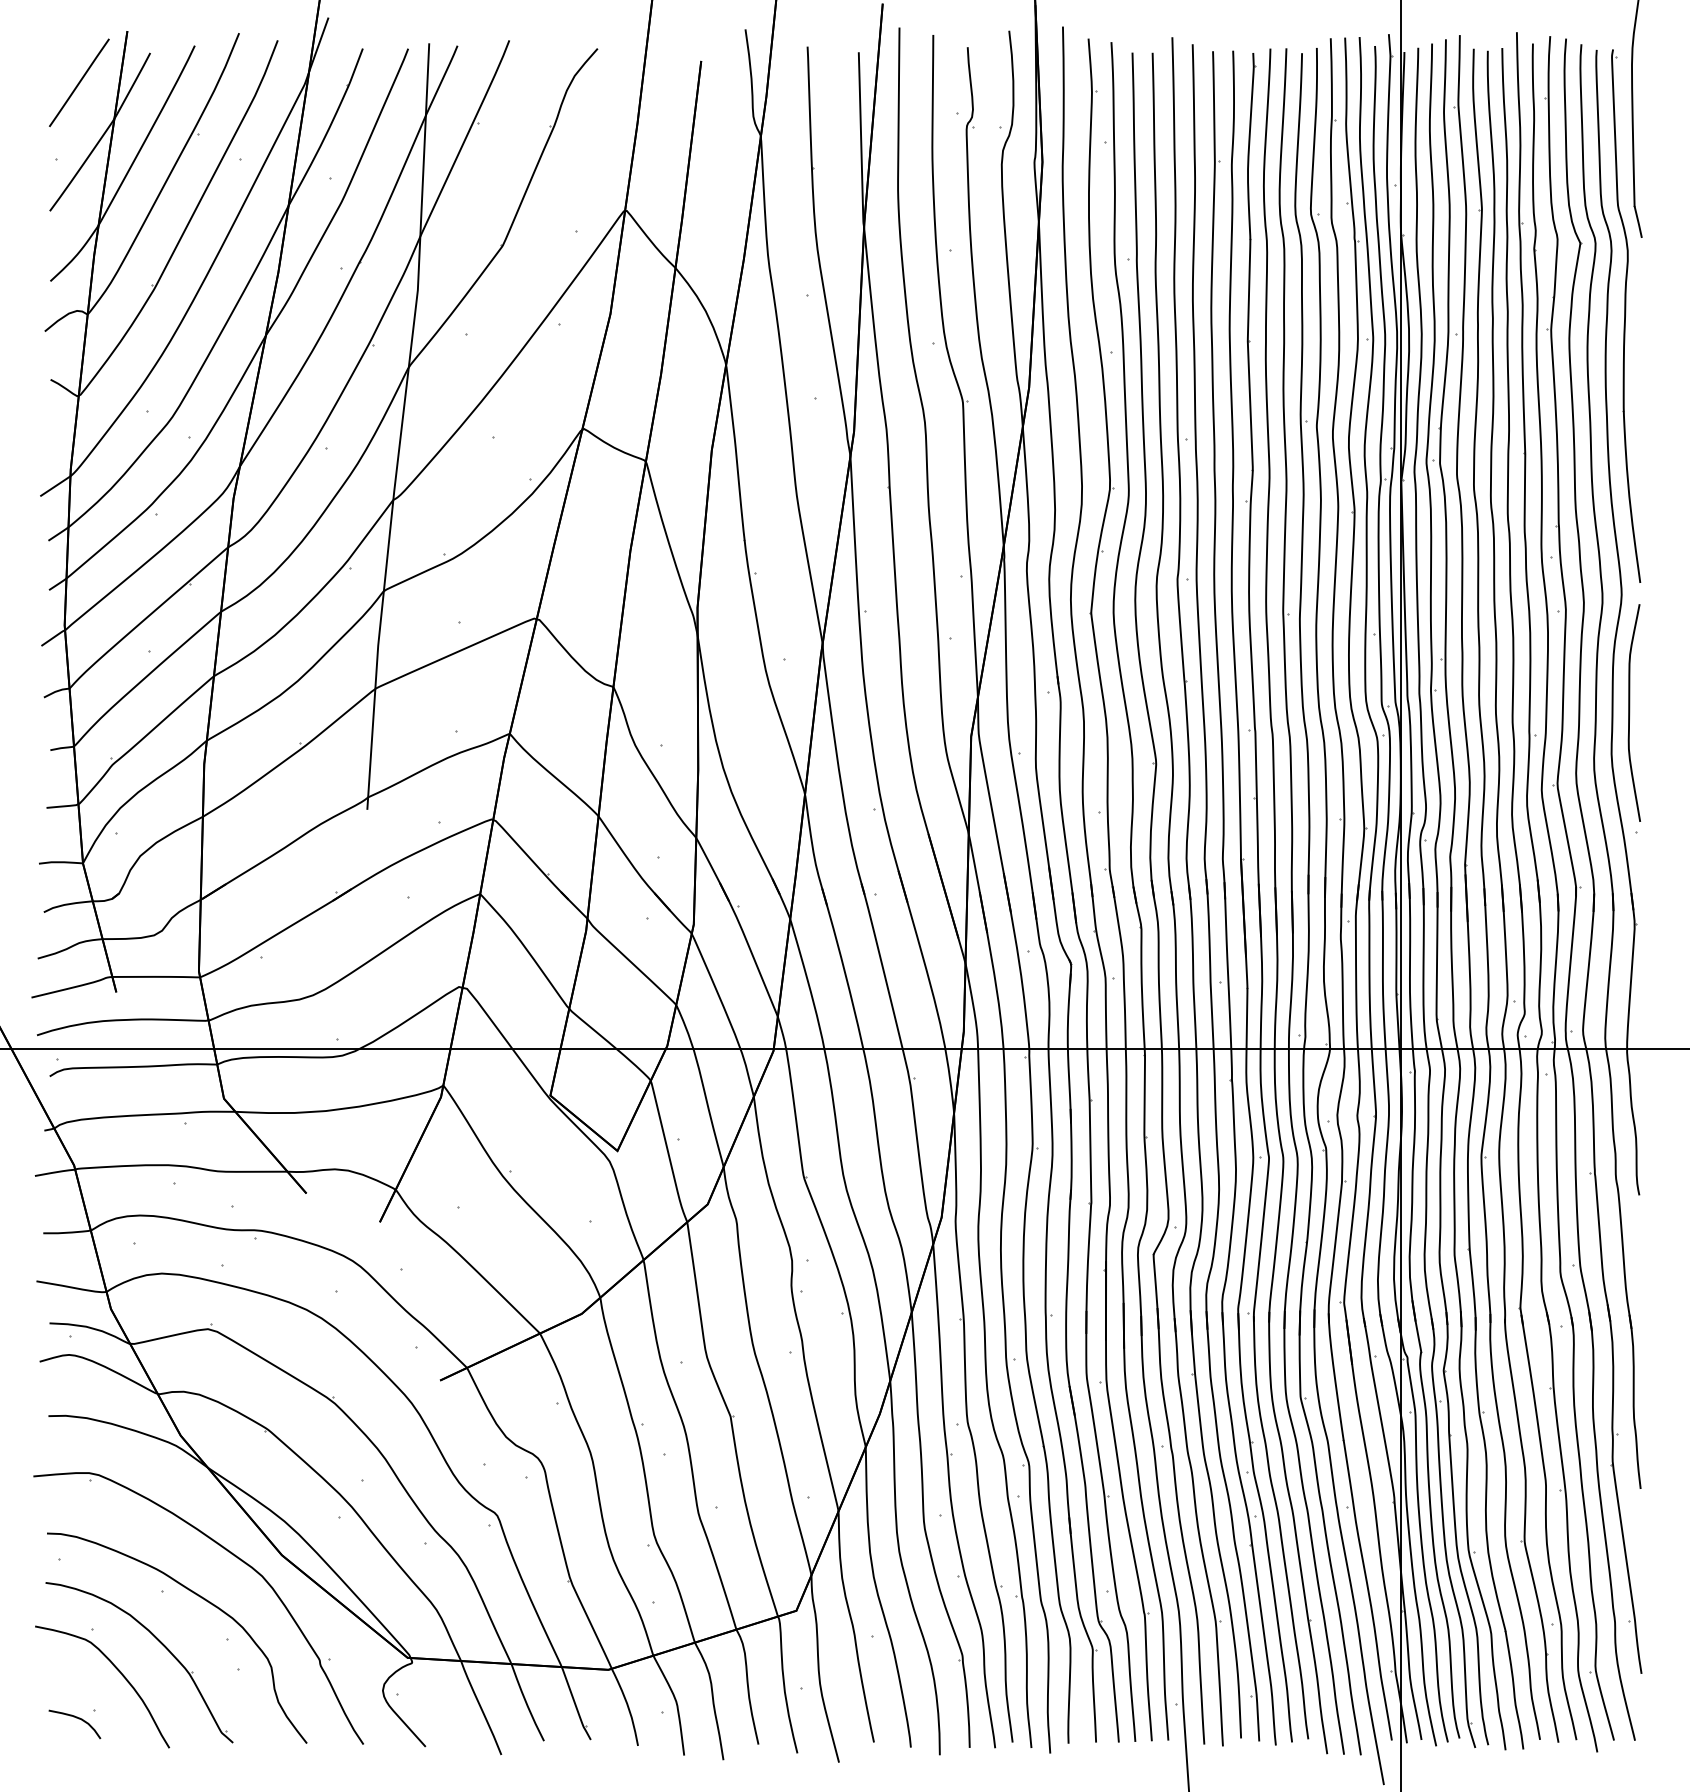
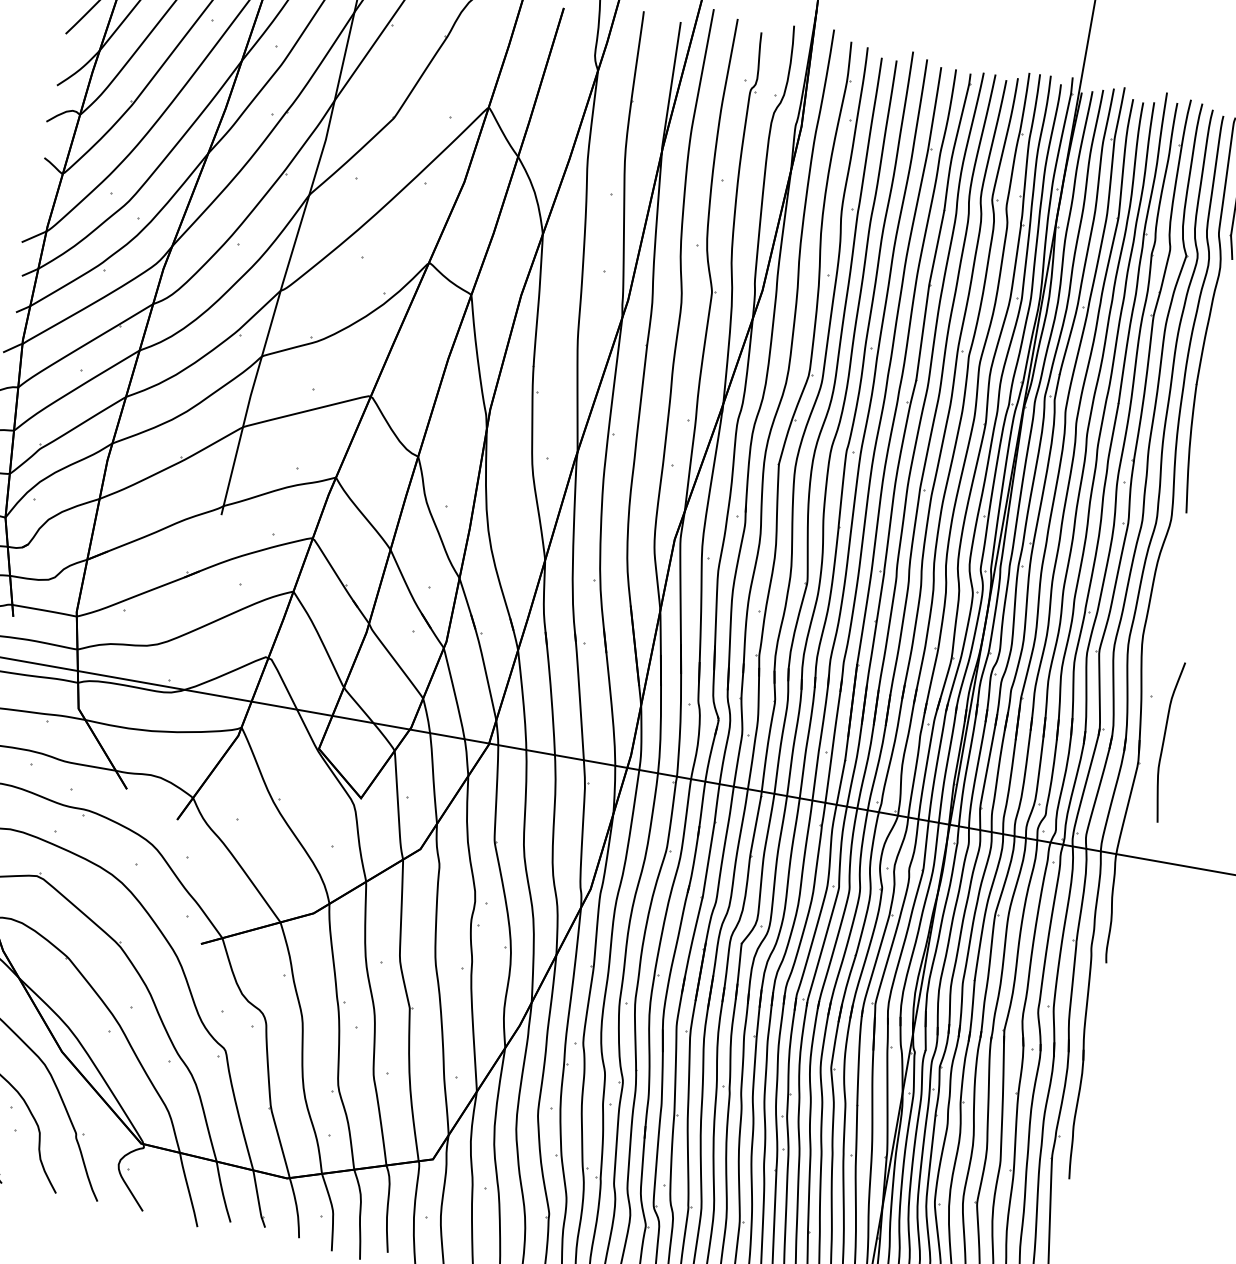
curve: (1630, 712) -> (1164, 741), moved

